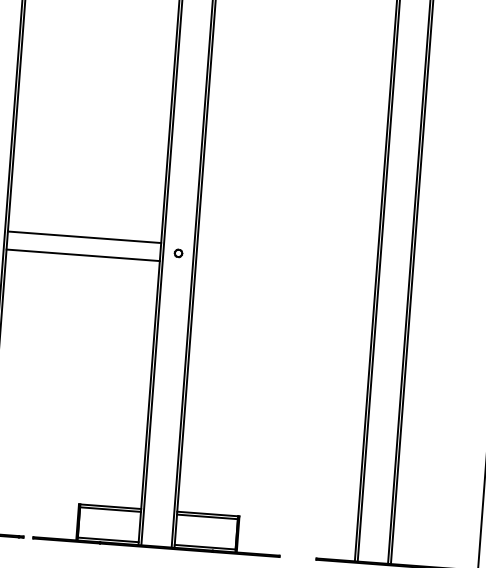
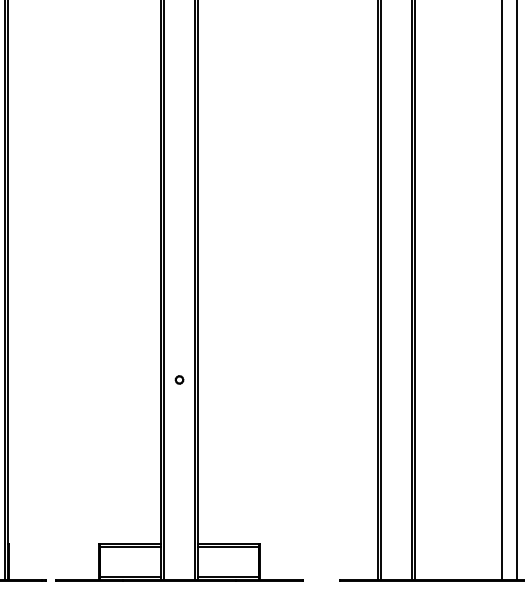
line: (84, 236) -> (84, 276), removed
part: (178, 252) -> (179, 379), moved
line: (83, 255) -> (84, 295), removed

